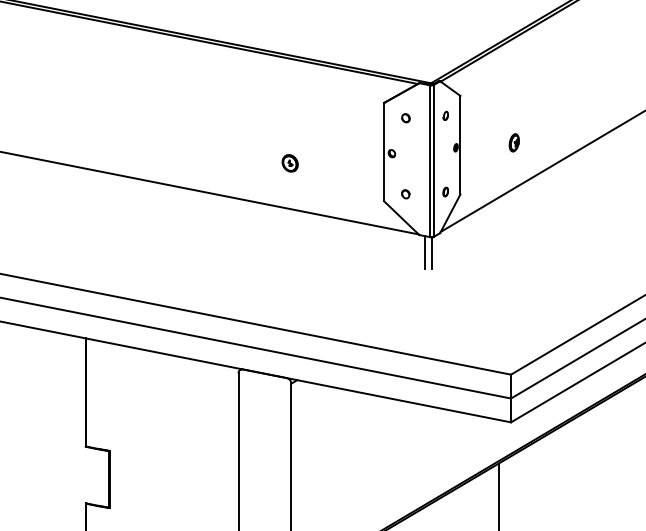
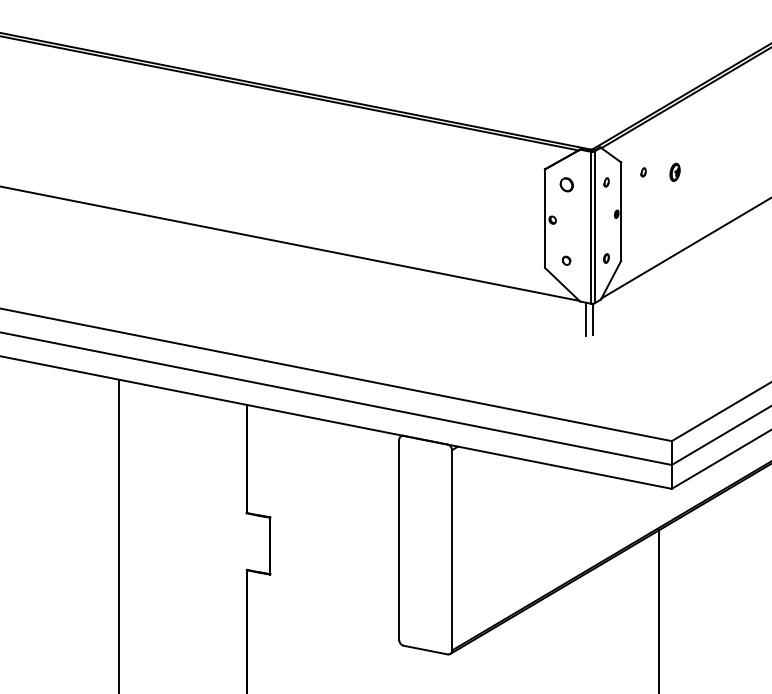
part: (482, 106) -> (643, 172), added
part: (405, 118) -> (566, 184), size x1.6
part: (513, 142) -> (674, 171), moved
part: (289, 163) -> (450, 229), removed

